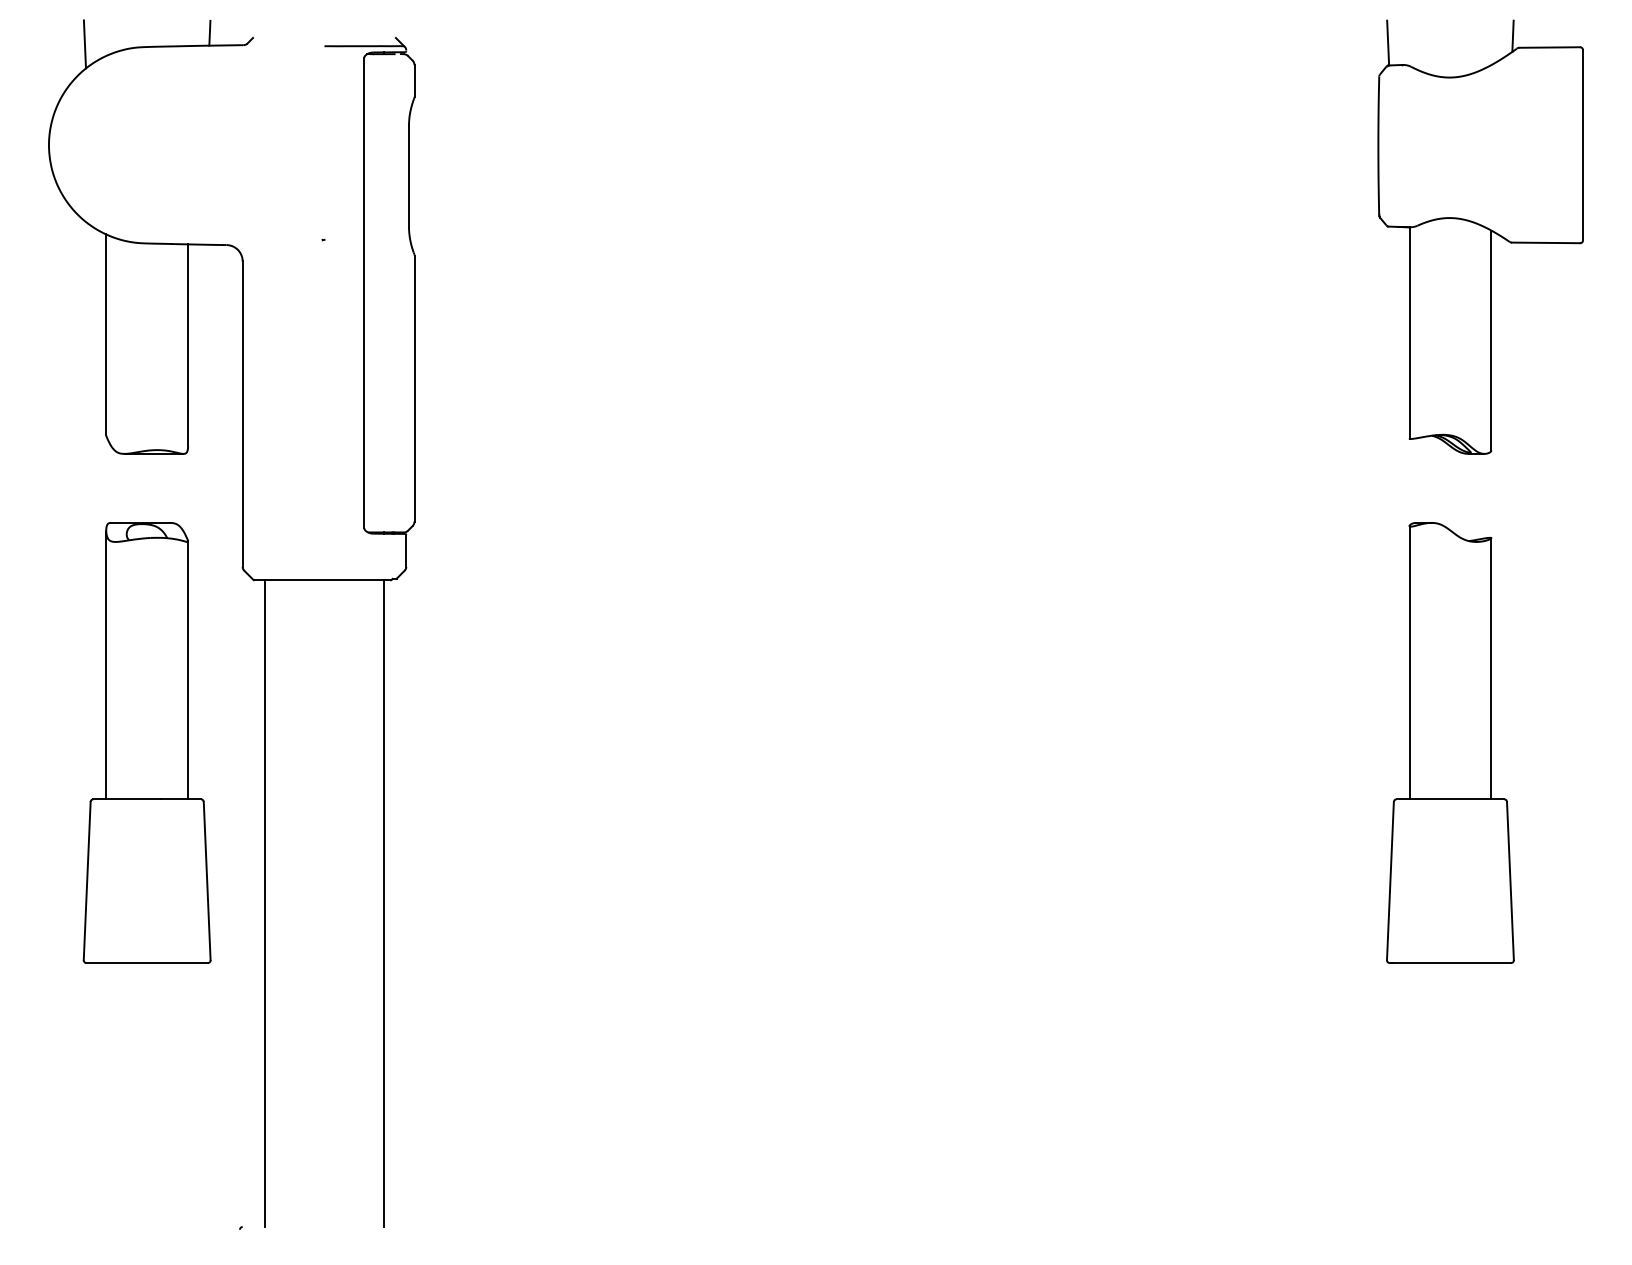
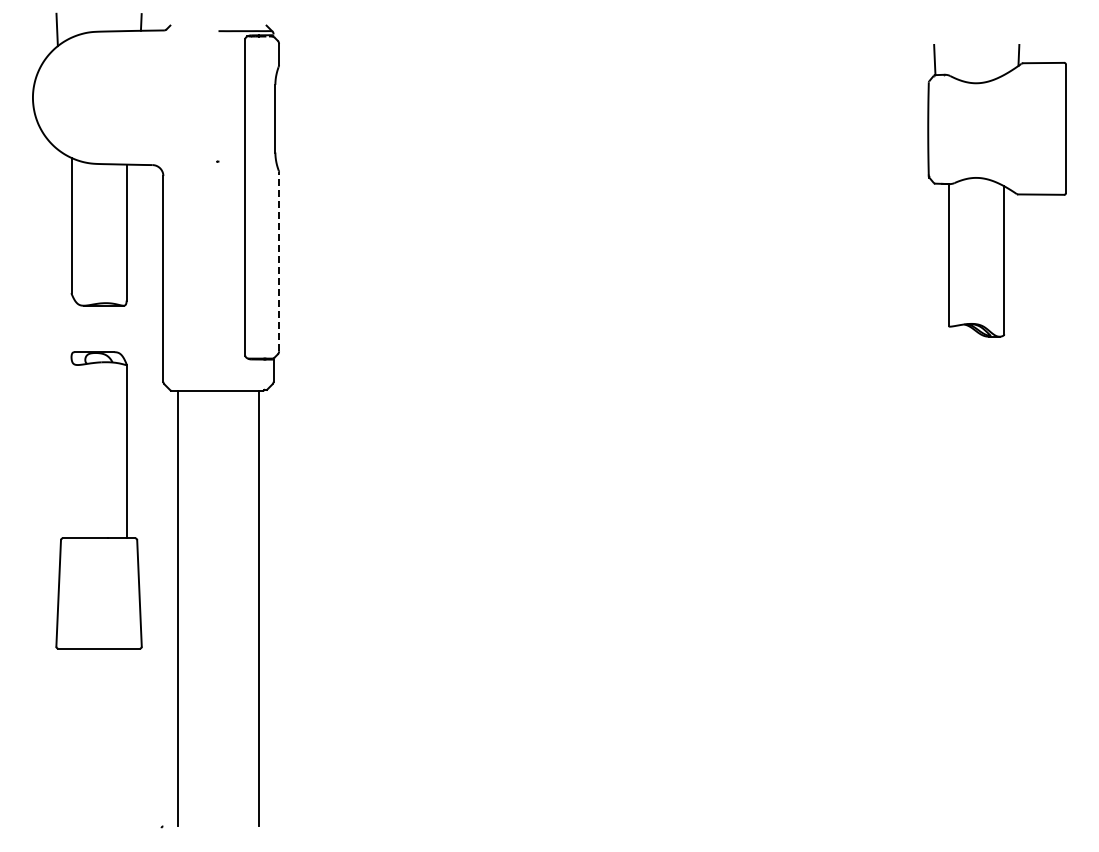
part: (1479, 236) -> (996, 190), moved
line: (415, 388) -> (279, 261), solid -> dashed
line: (106, 664) -> (71, 447), removed
part: (1450, 743) -> (976, 500), removed

